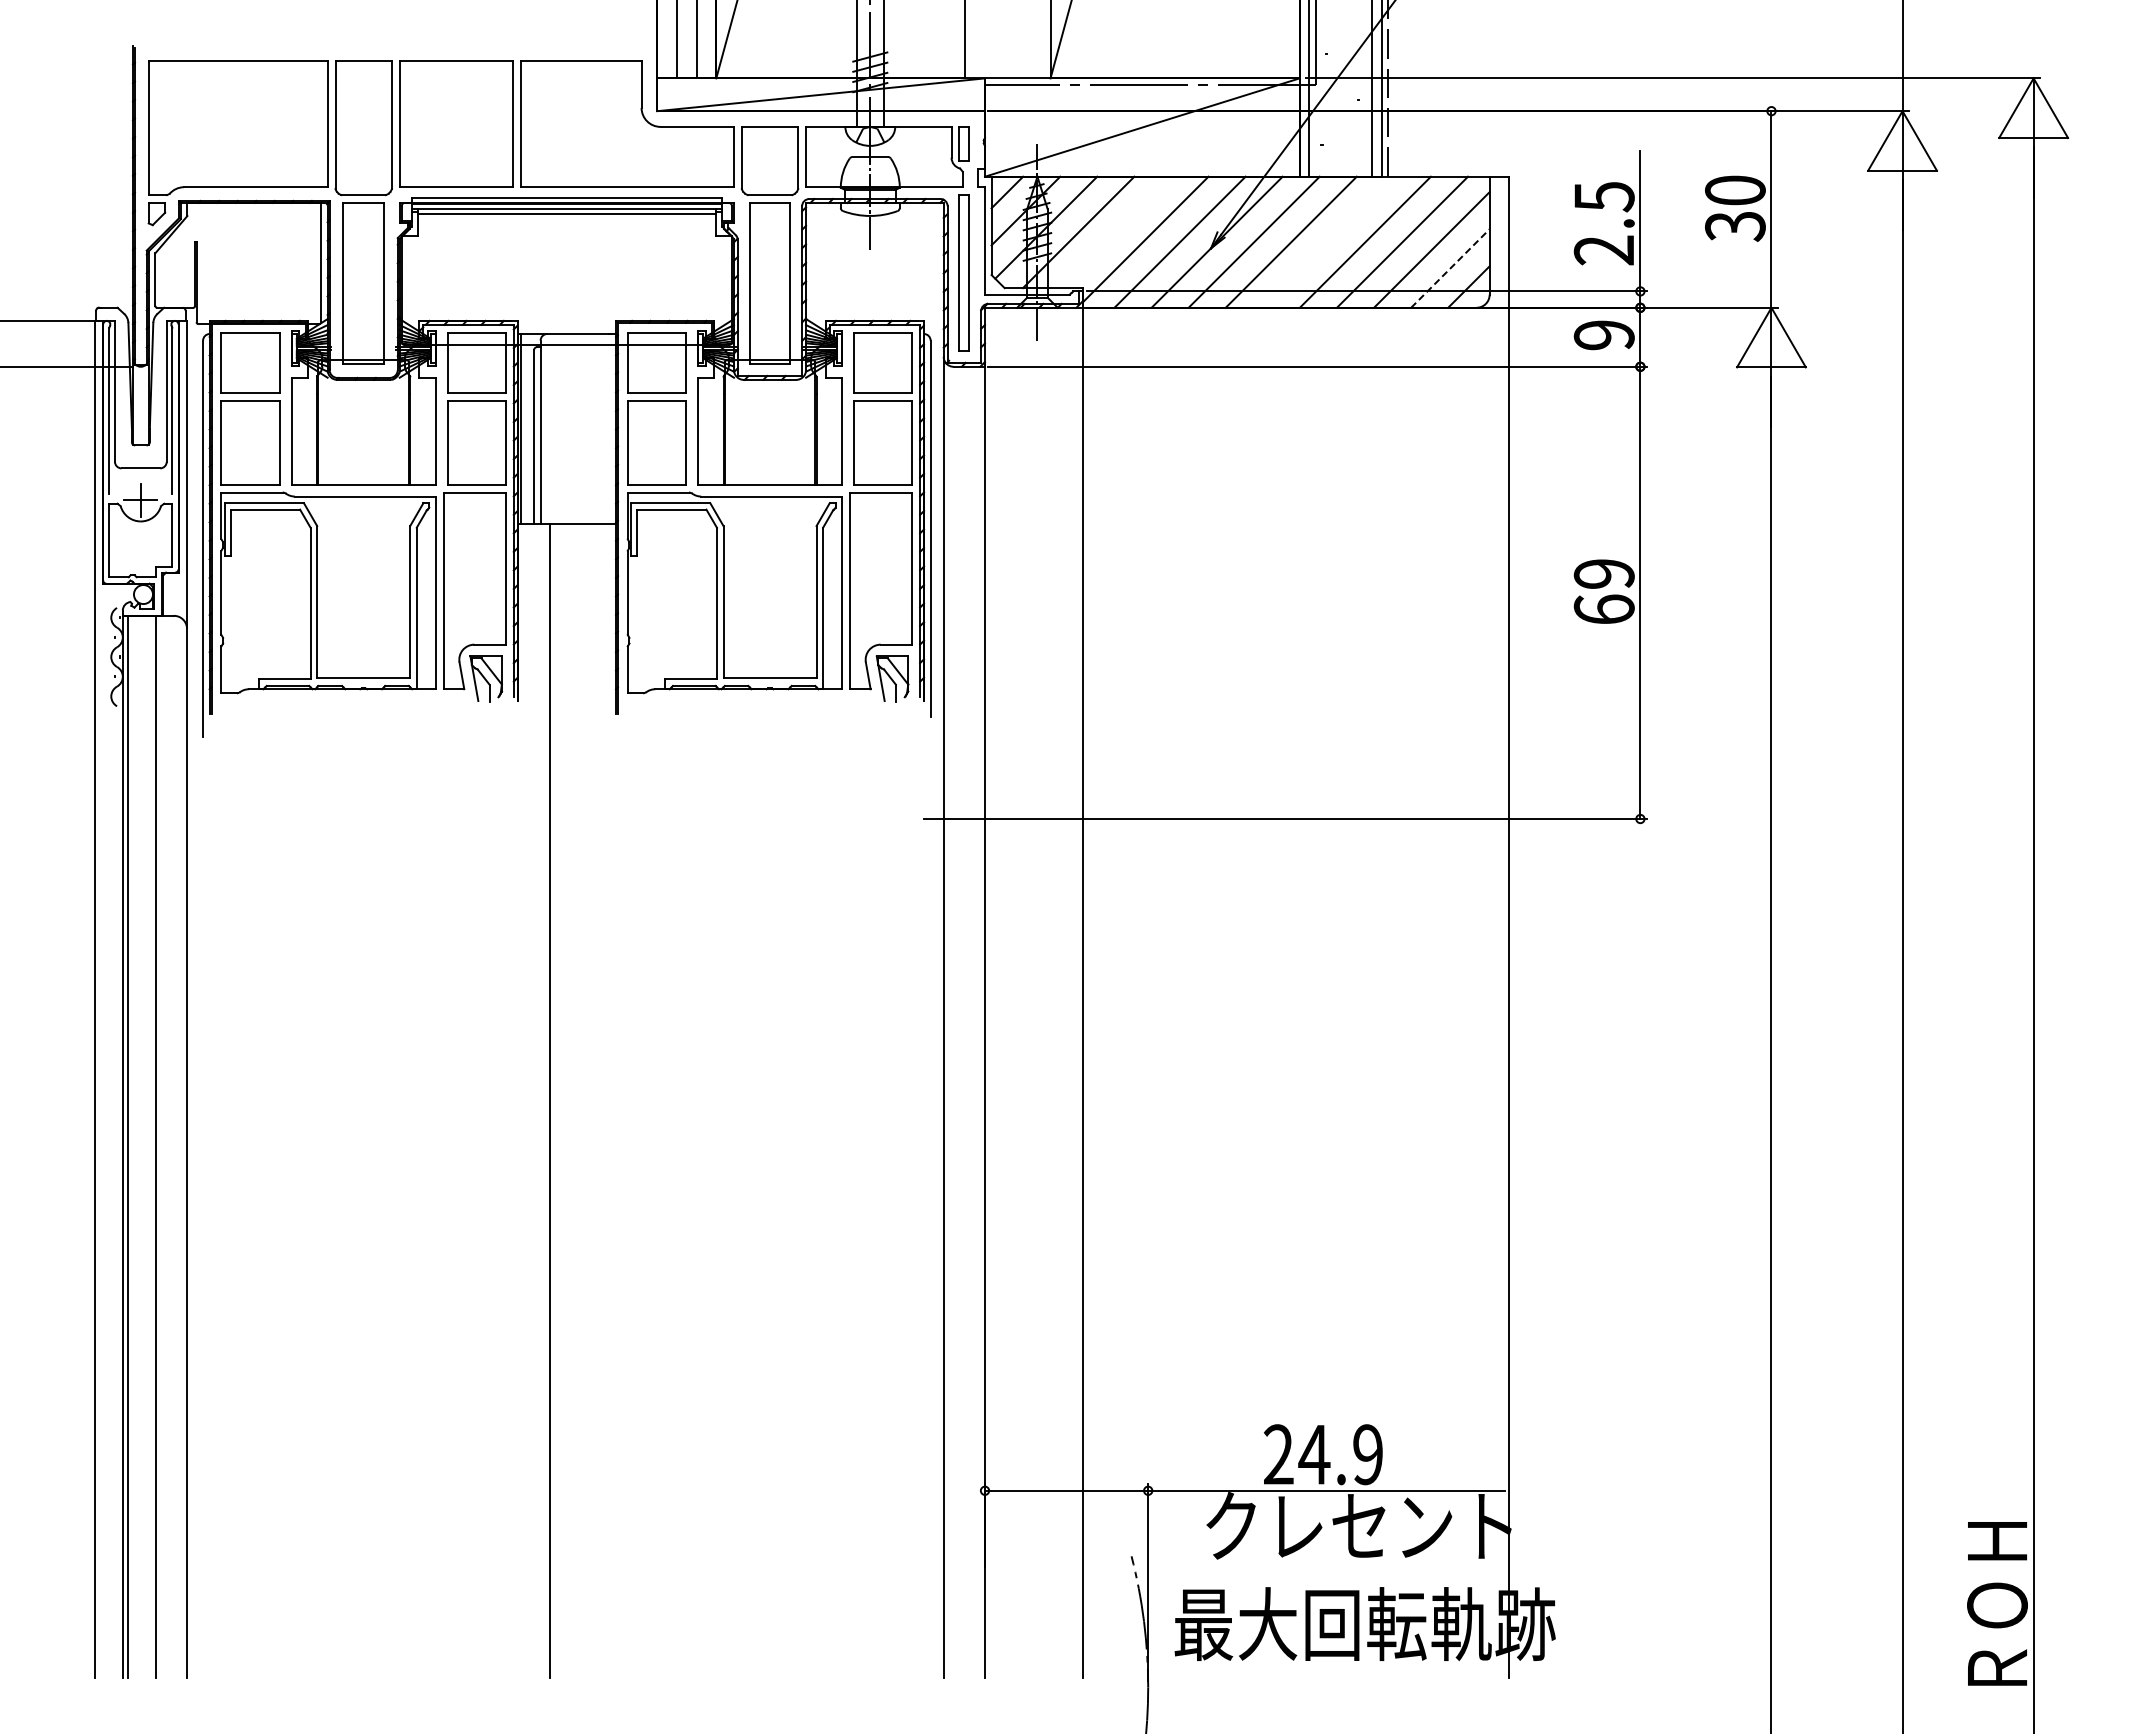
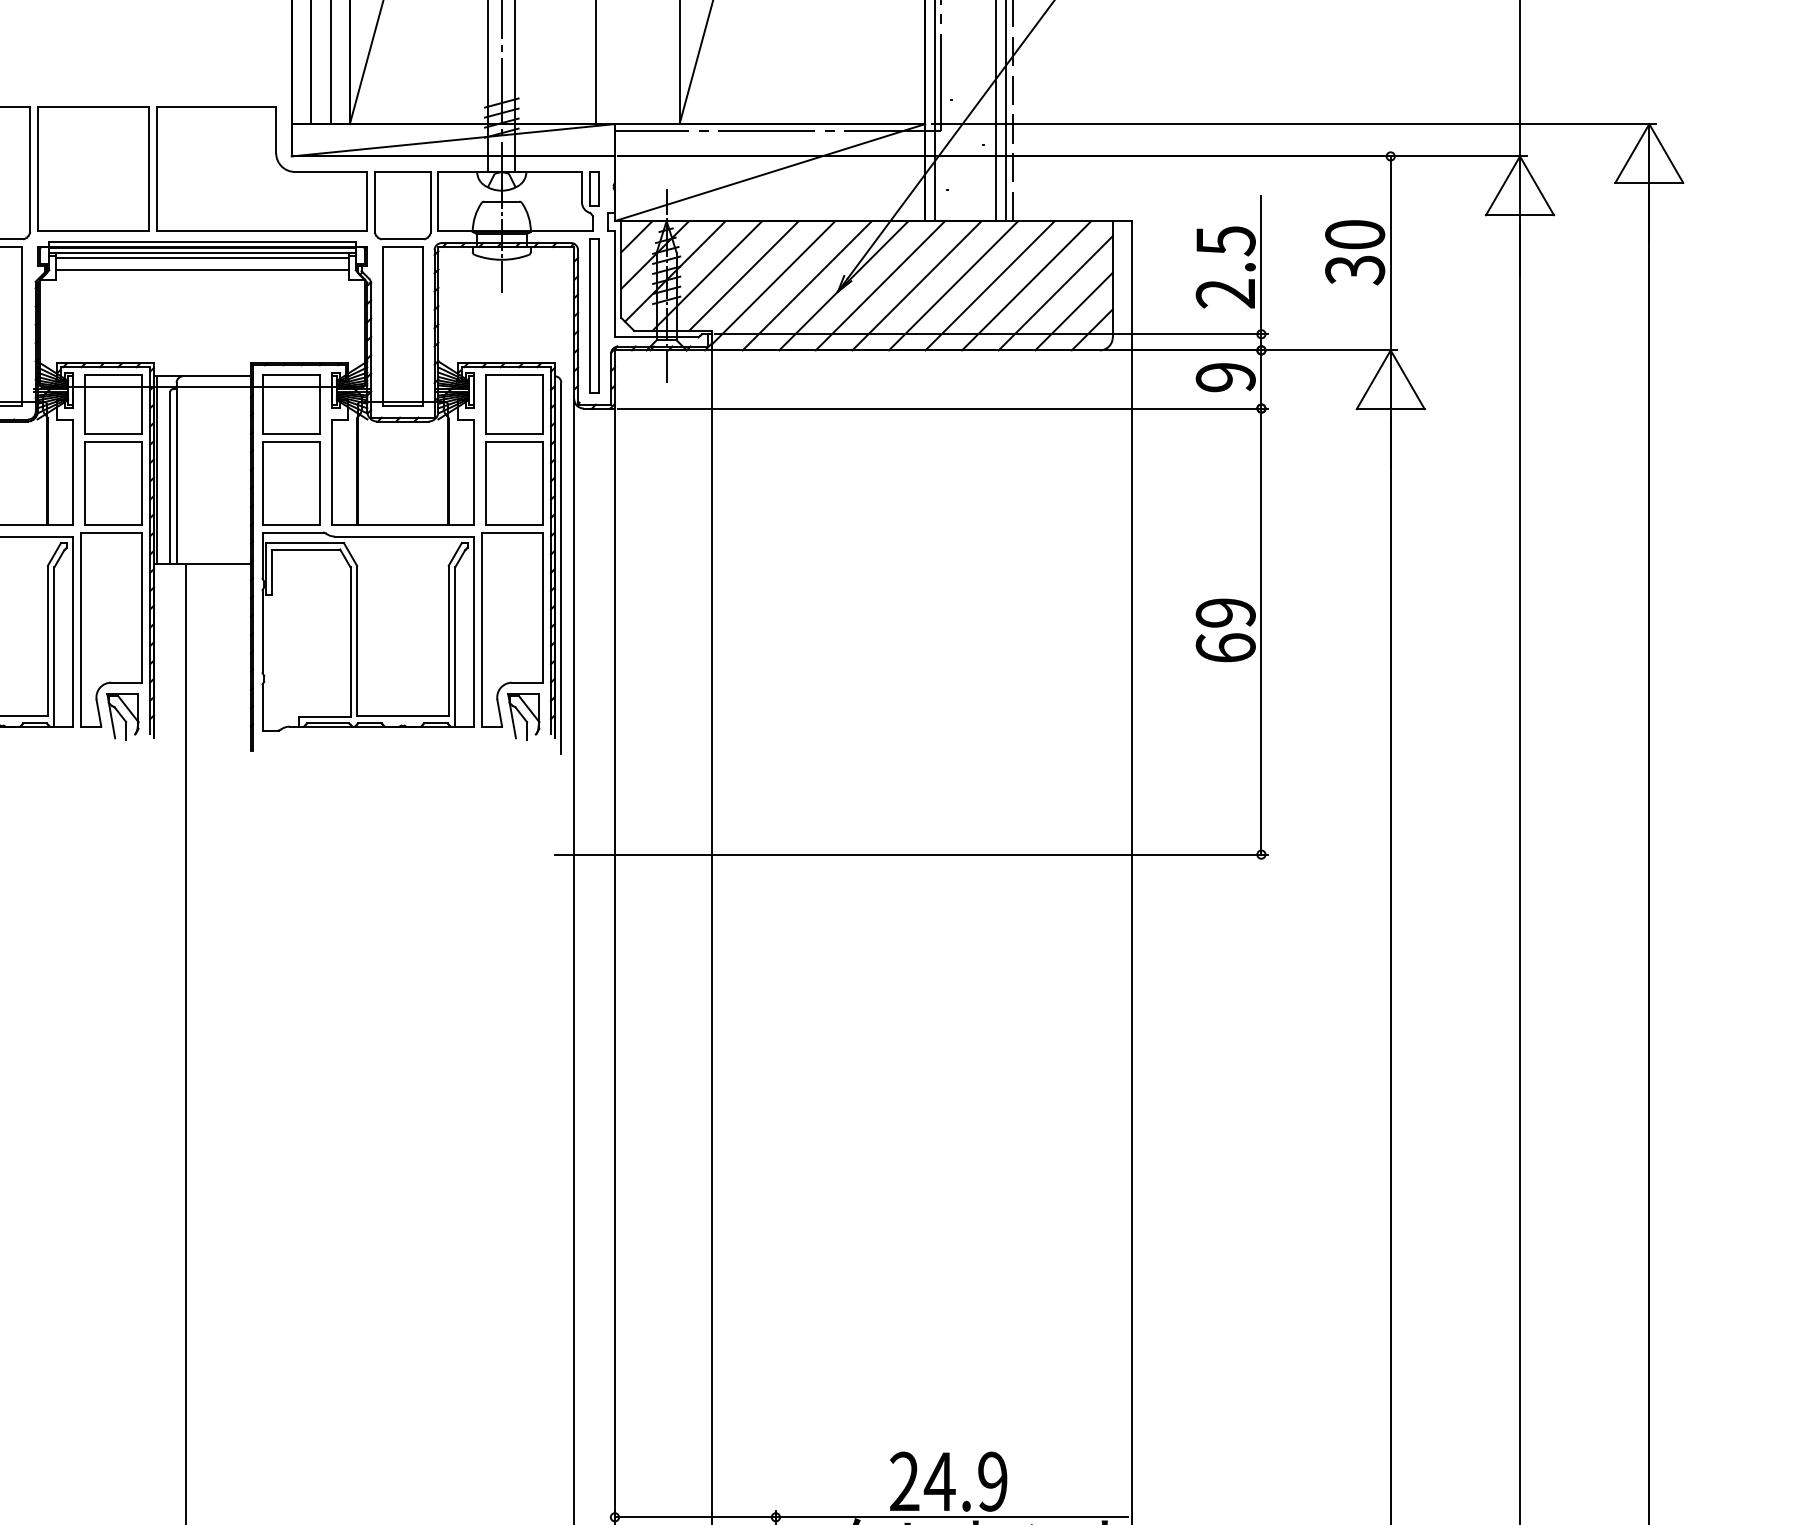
line: (566, 226) -> (202, 270), added
line: (1115, 232) -> (743, 276), added
line: (1327, 241) -> (952, 284), added
line: (1450, 268) -> (1074, 311), dashed -> solid

